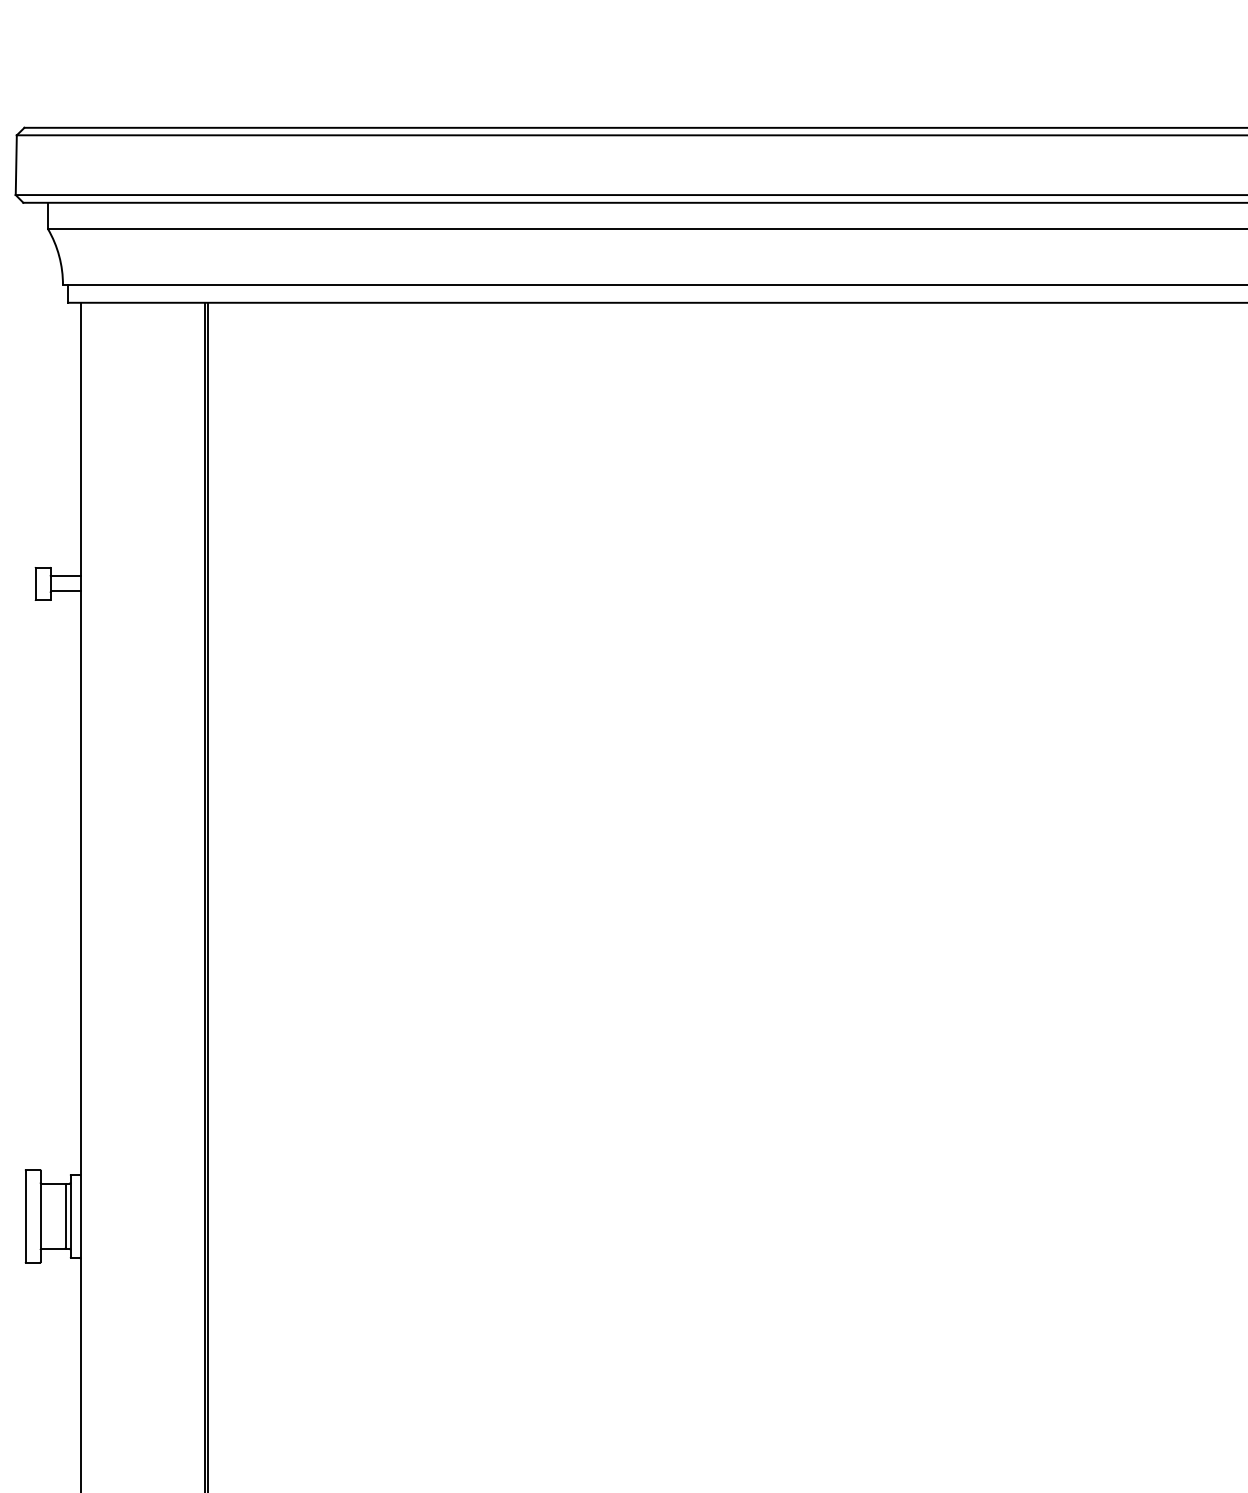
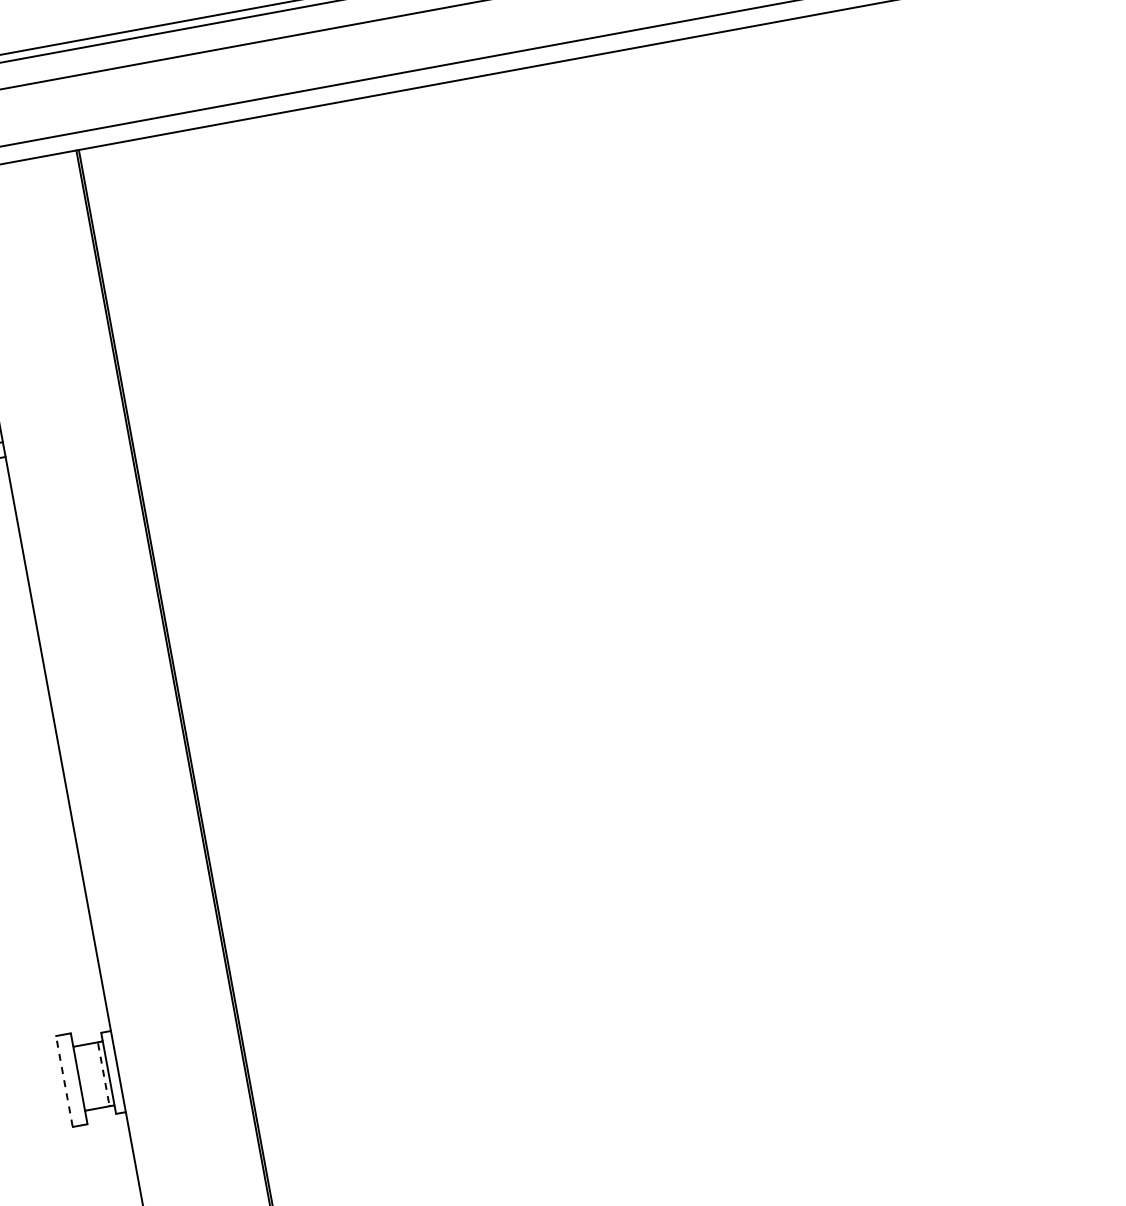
line: (25, 1216) -> (64, 1081), solid -> dashed
line: (65, 1216) -> (103, 1074), solid -> dashed

